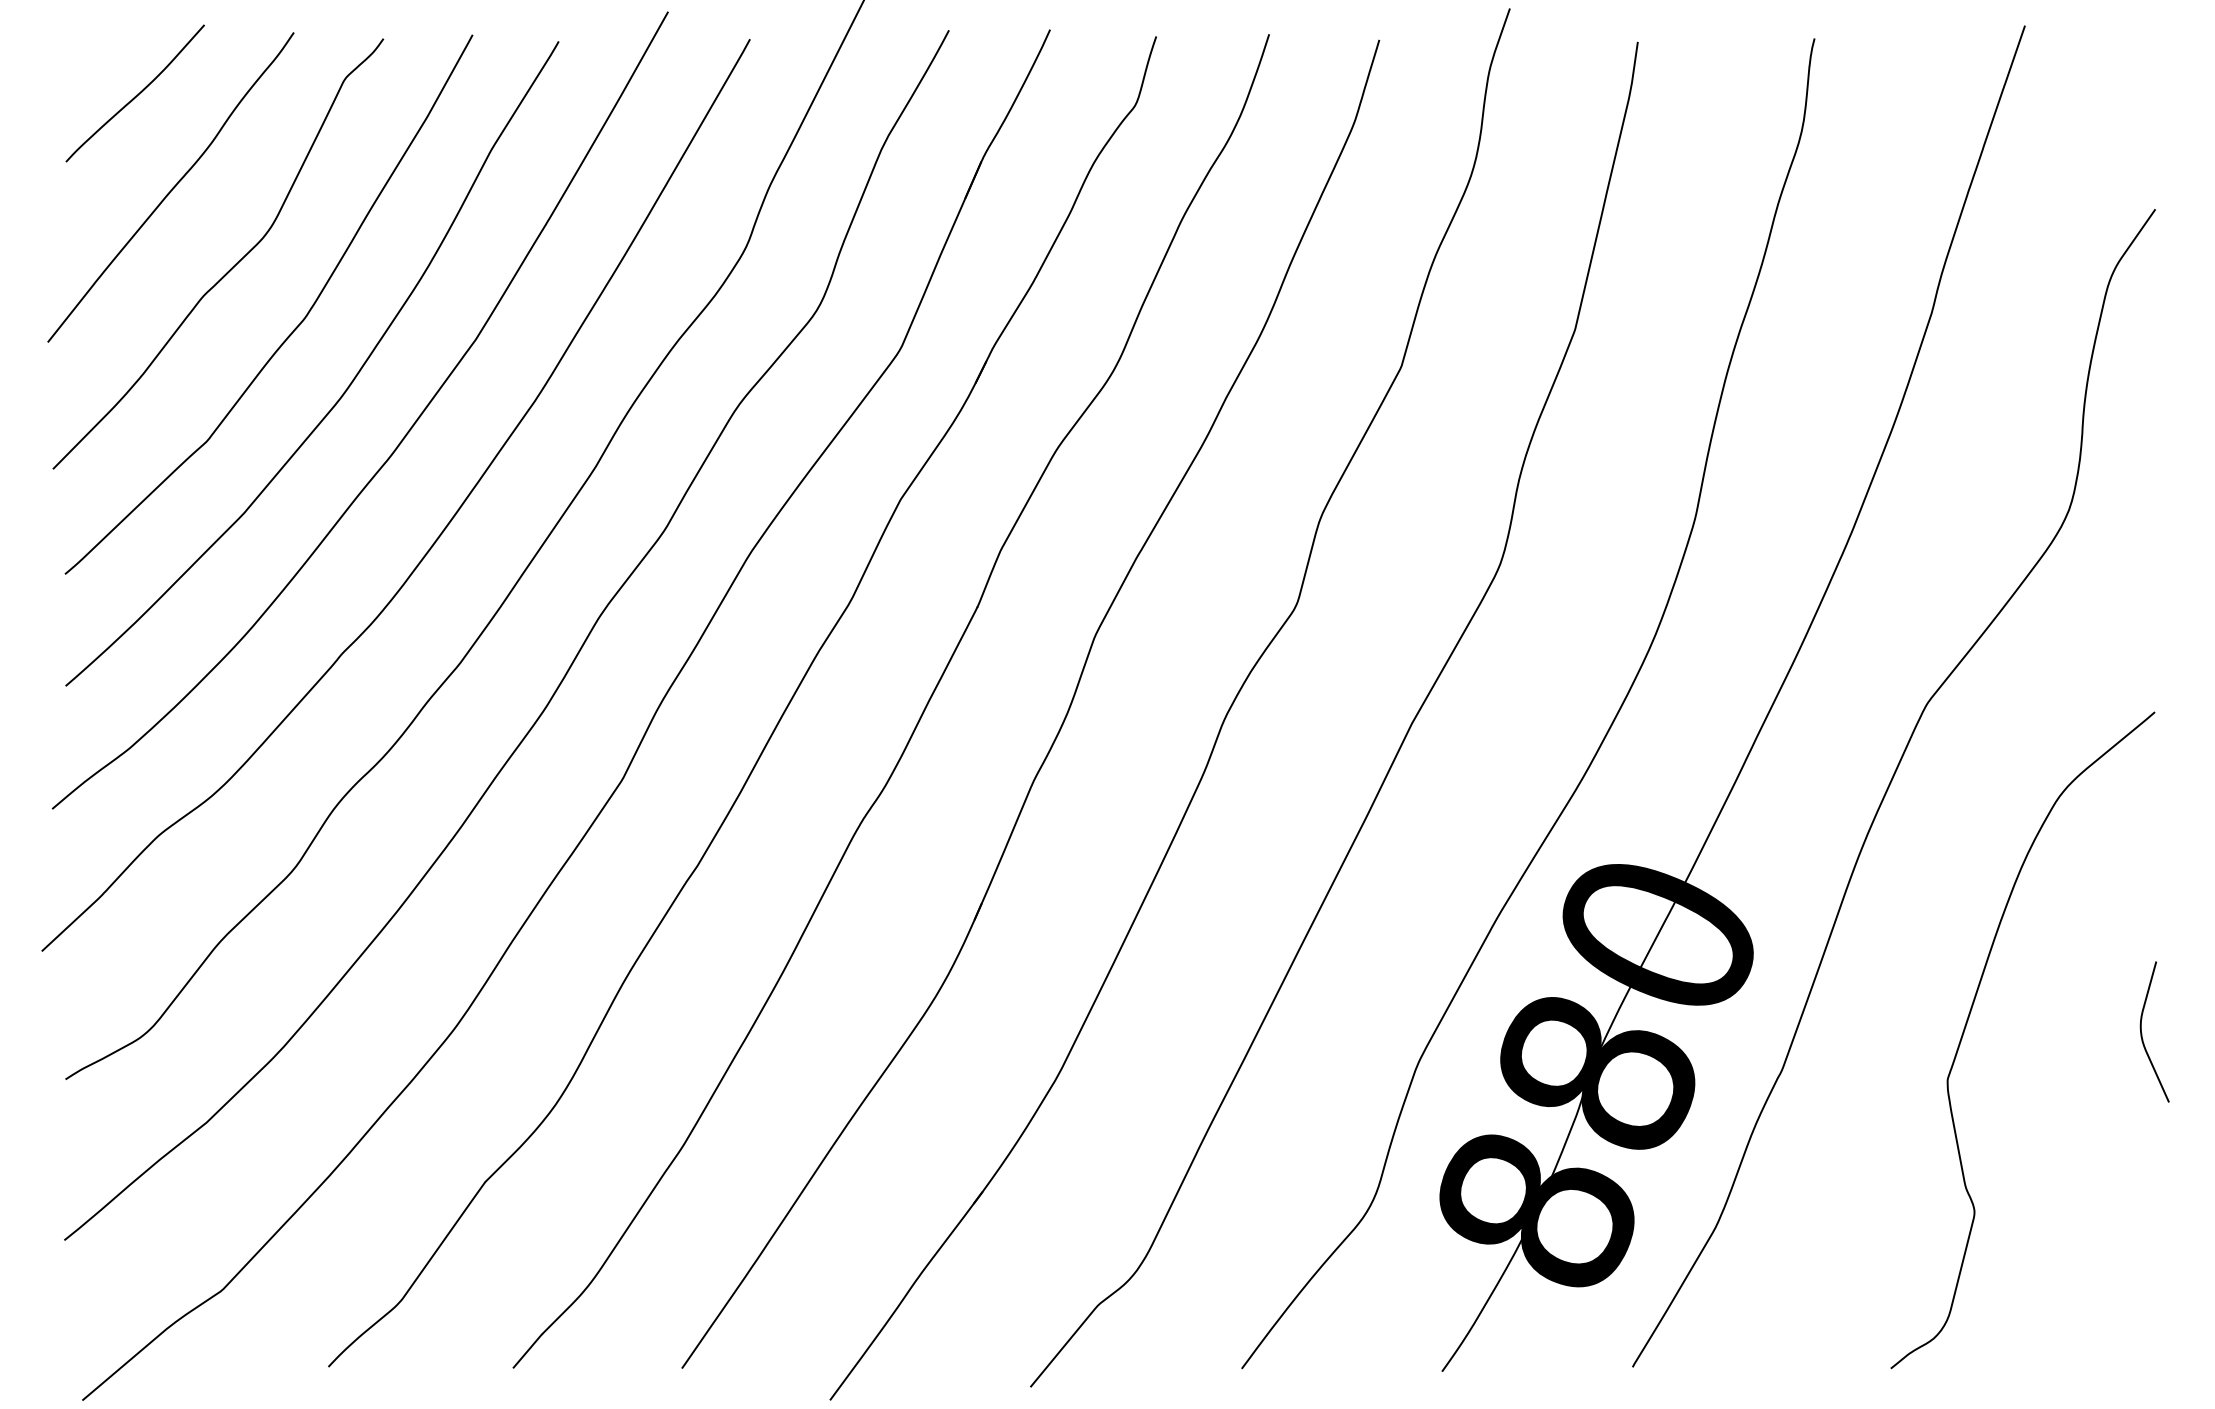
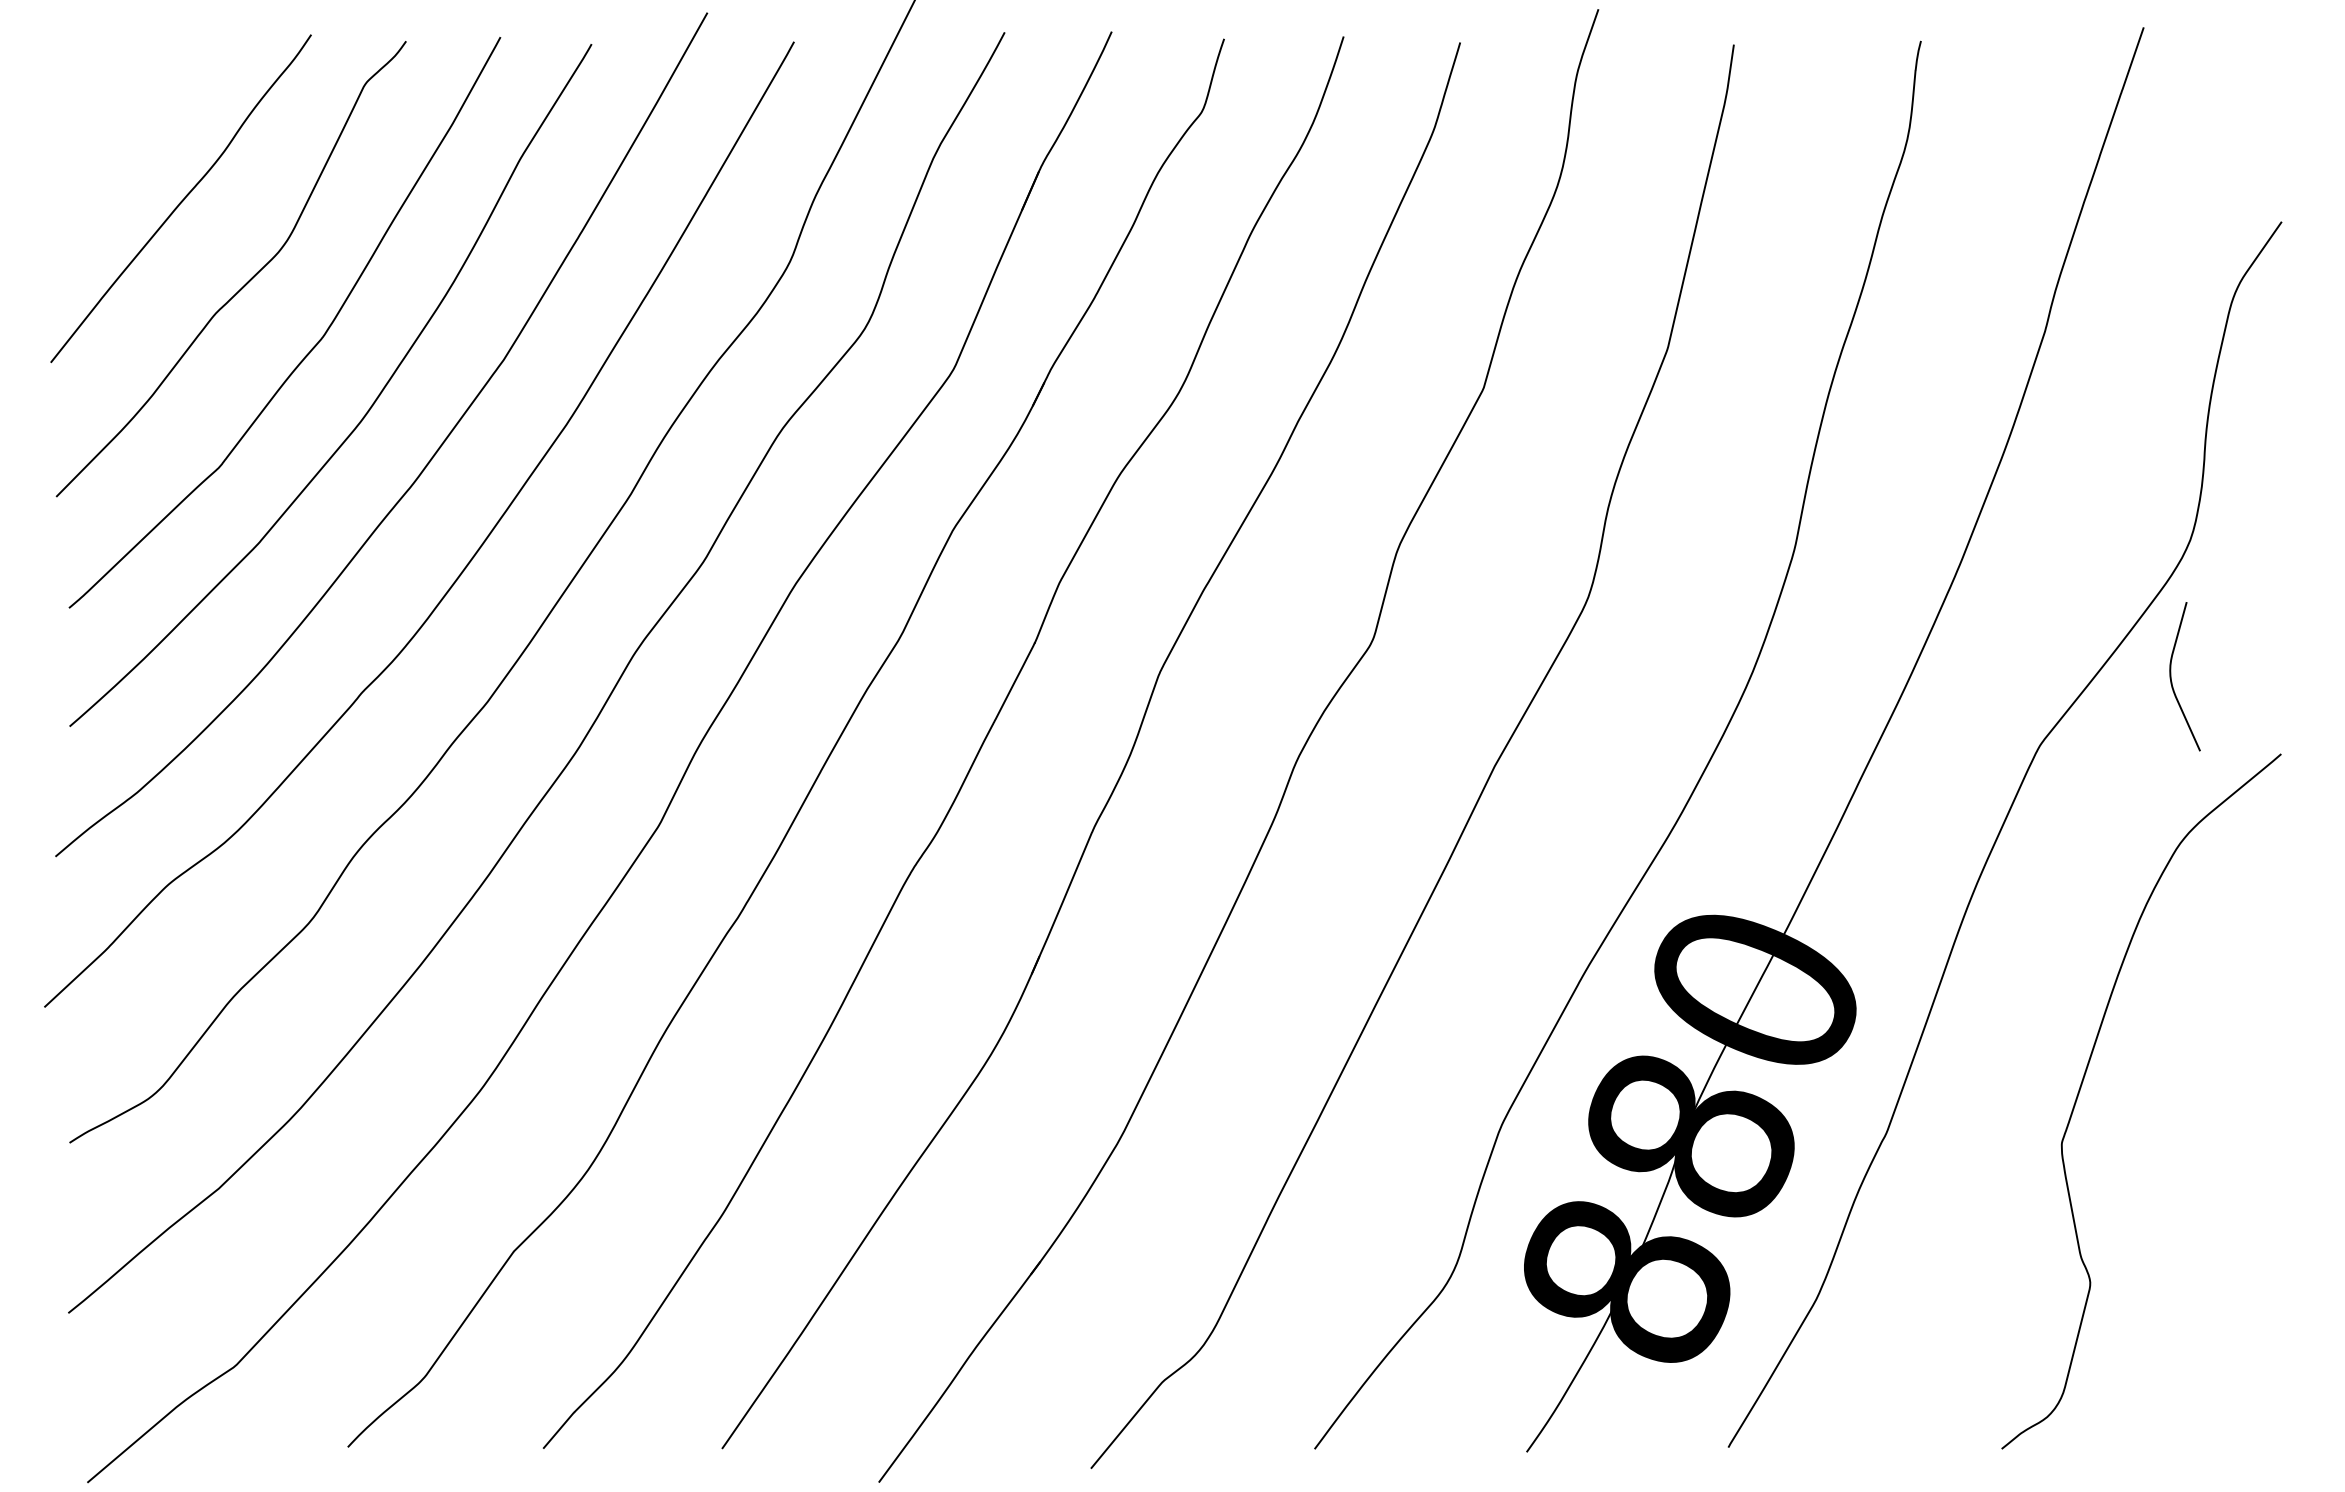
curve: (135, 95) -> (143, 101), removed
curve: (2141, 1031) -> (2171, 676), moved

